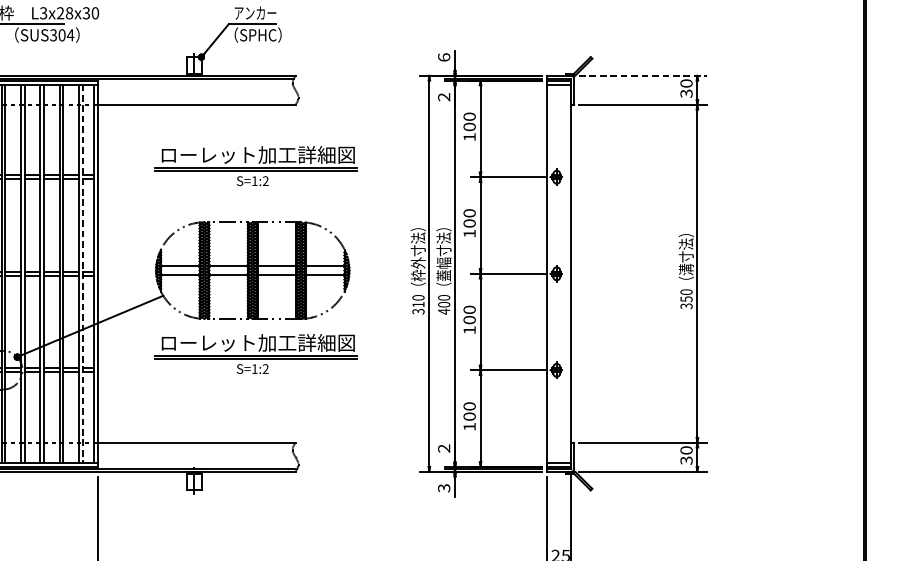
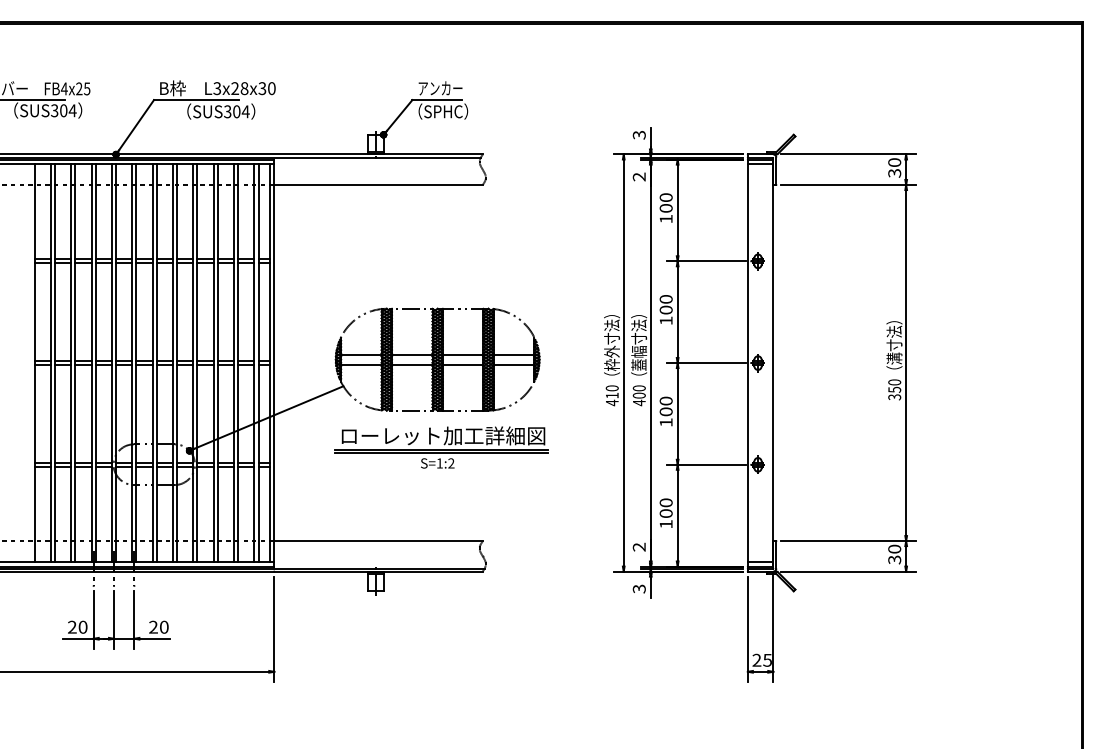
text: (443, 56) -> (638, 134), 6 -> 3
line: (643, 75) -> (849, 154), dashed -> solid
part: (256, 166) -> (441, 249), removed
line: (82, 274) -> (258, 363), dashed -> solid
text: (417, 311) -> (611, 402), 310 -> 410

